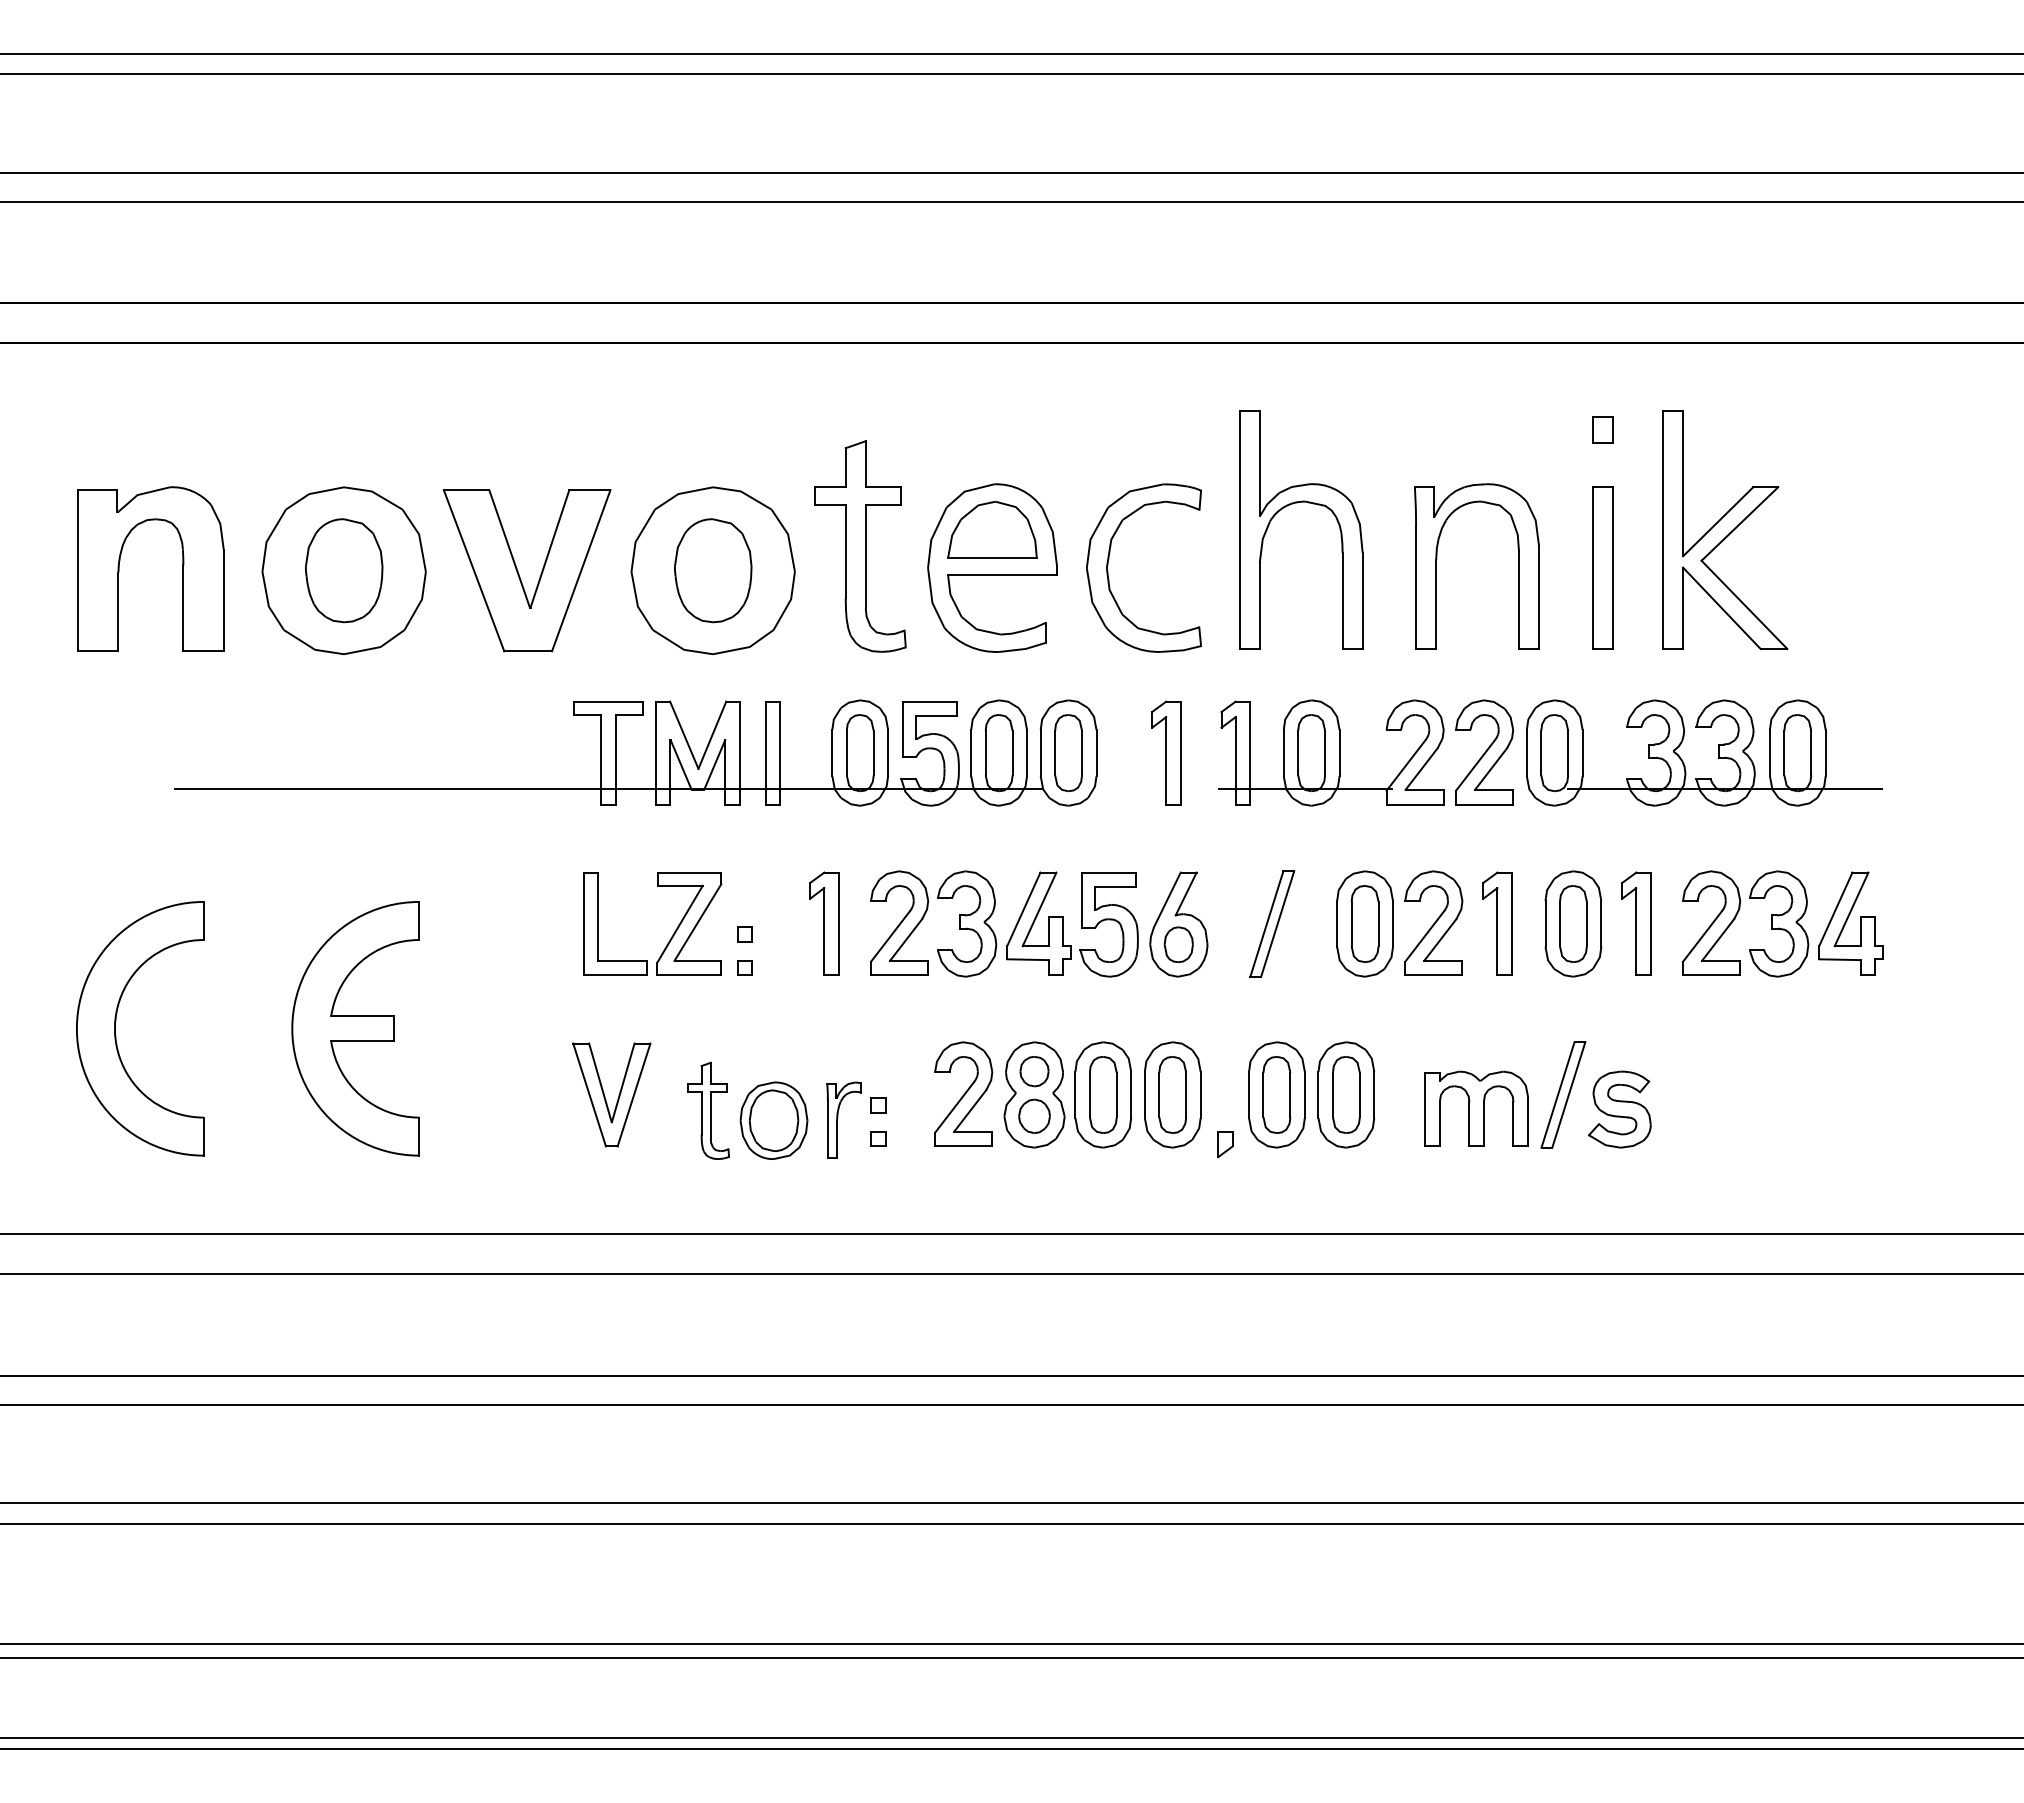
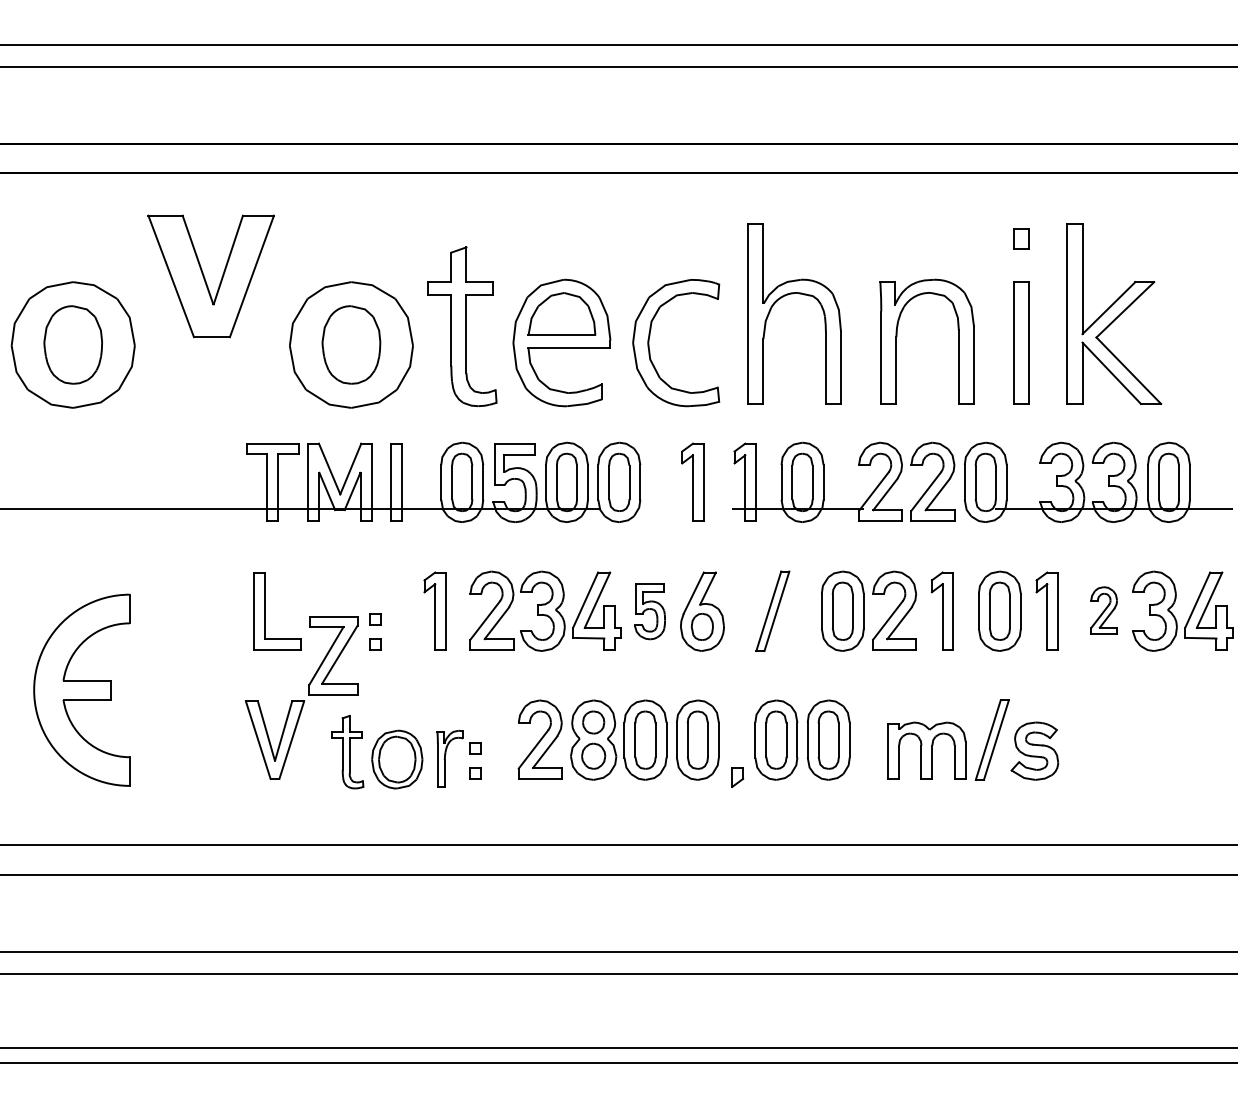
part: (519, 573) -> (205, 278), moved
part: (1711, 922) -> (1103, 610), size x0.6
part: (689, 923) -> (333, 655), moved
part: (1108, 924) -> (649, 611), size x0.7

